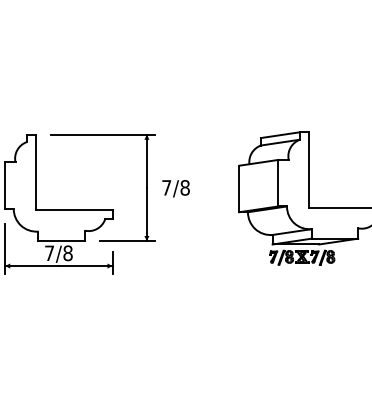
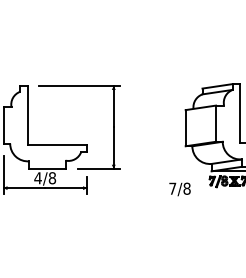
text: (175, 188) -> (179, 189), moved
text: (49, 252) -> (38, 177), 7/8 -> 4/8

